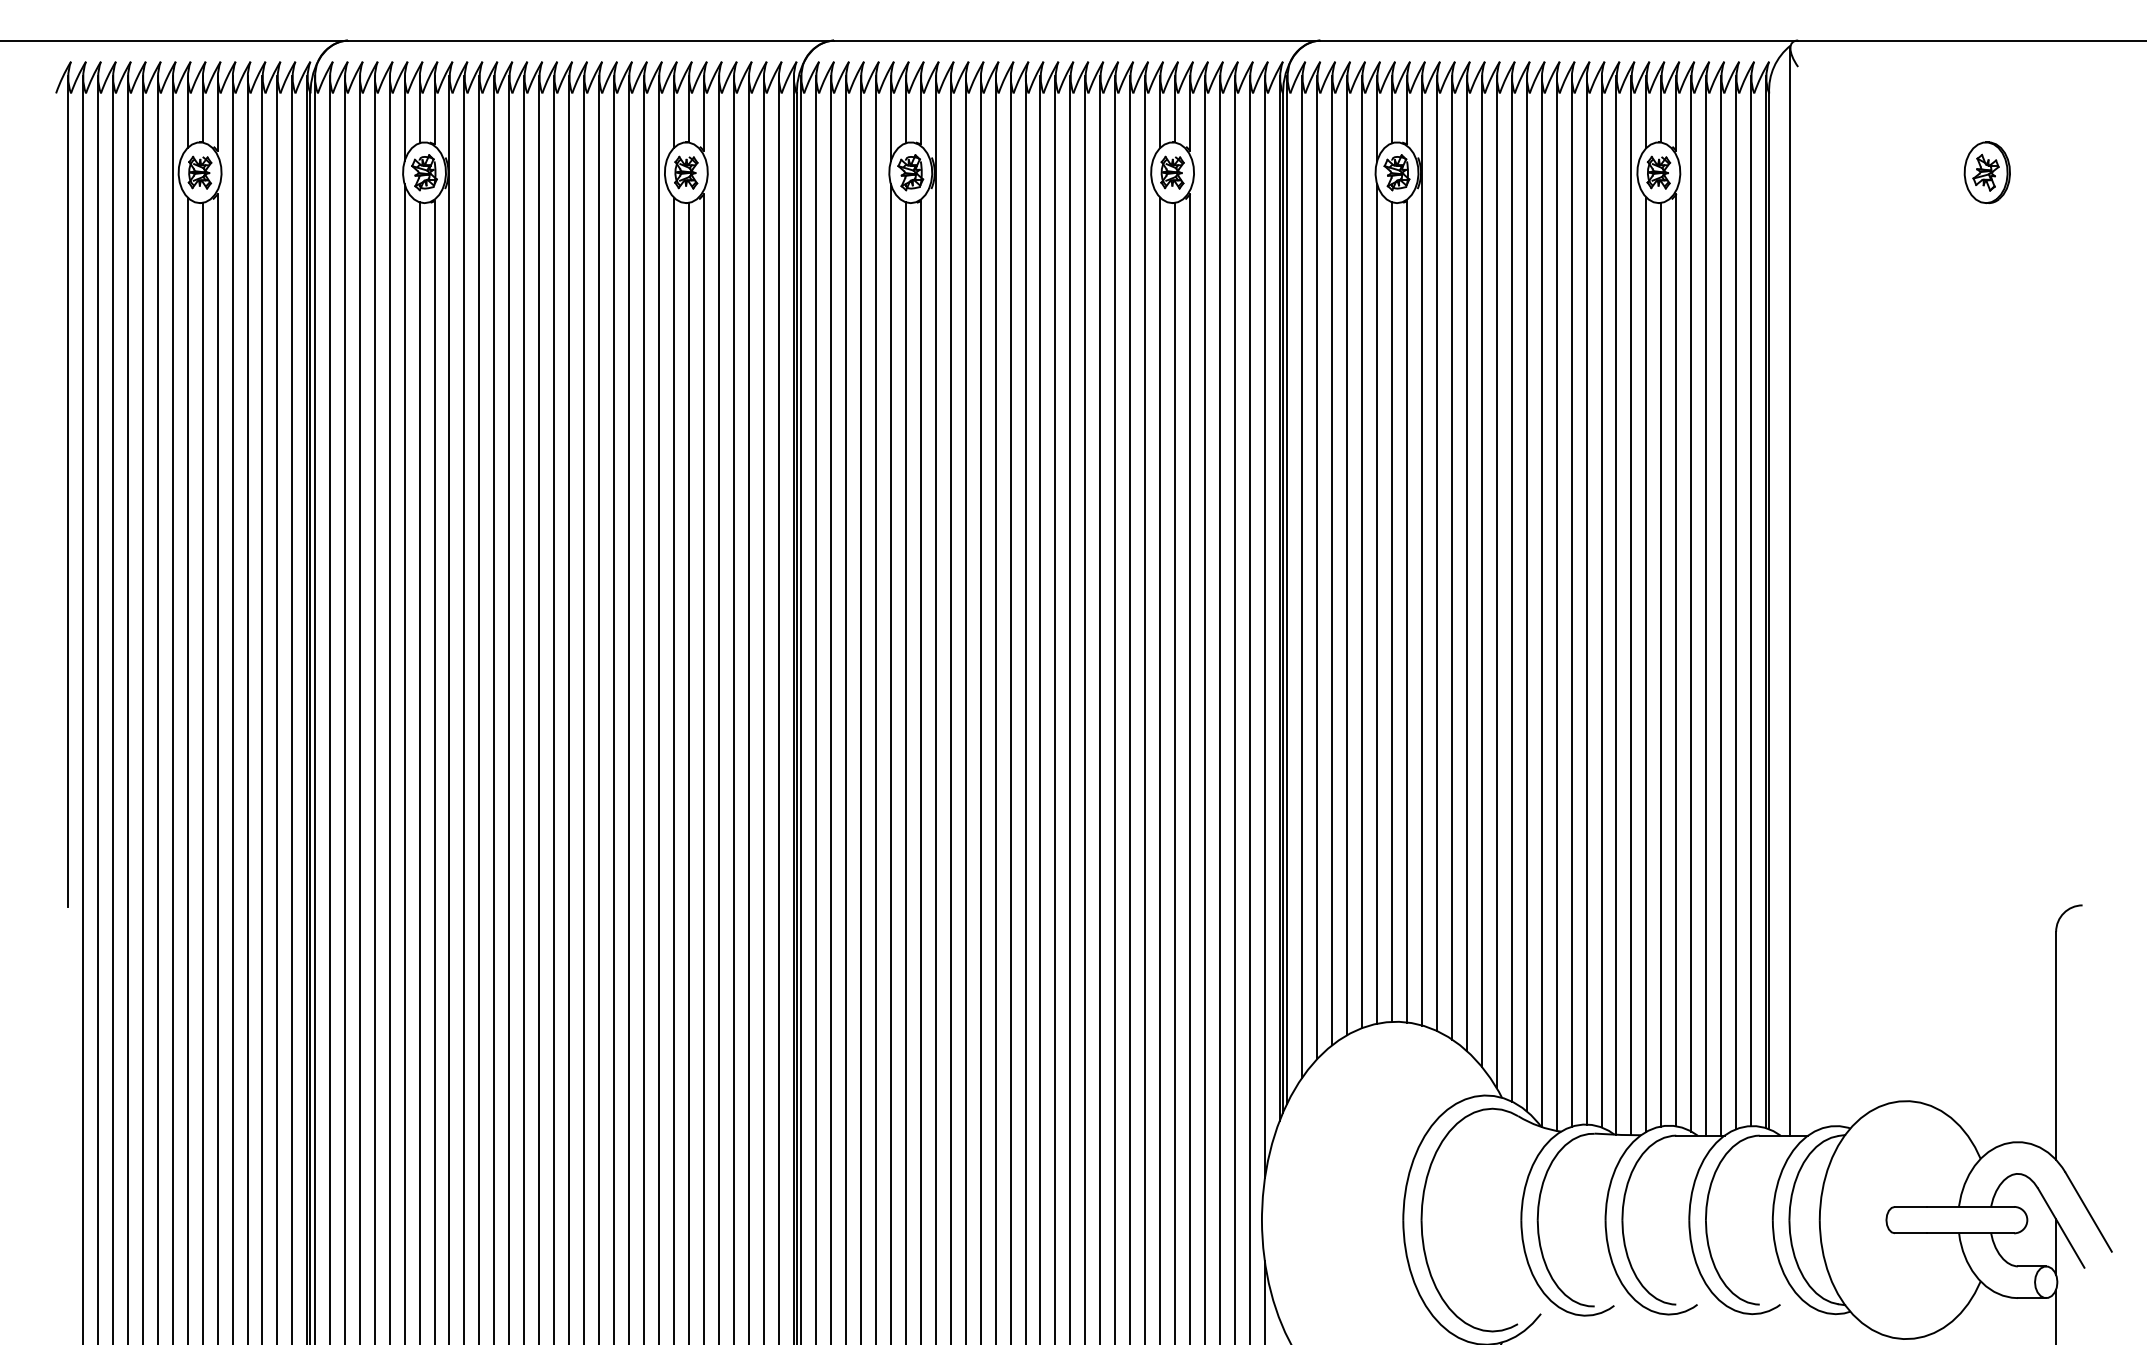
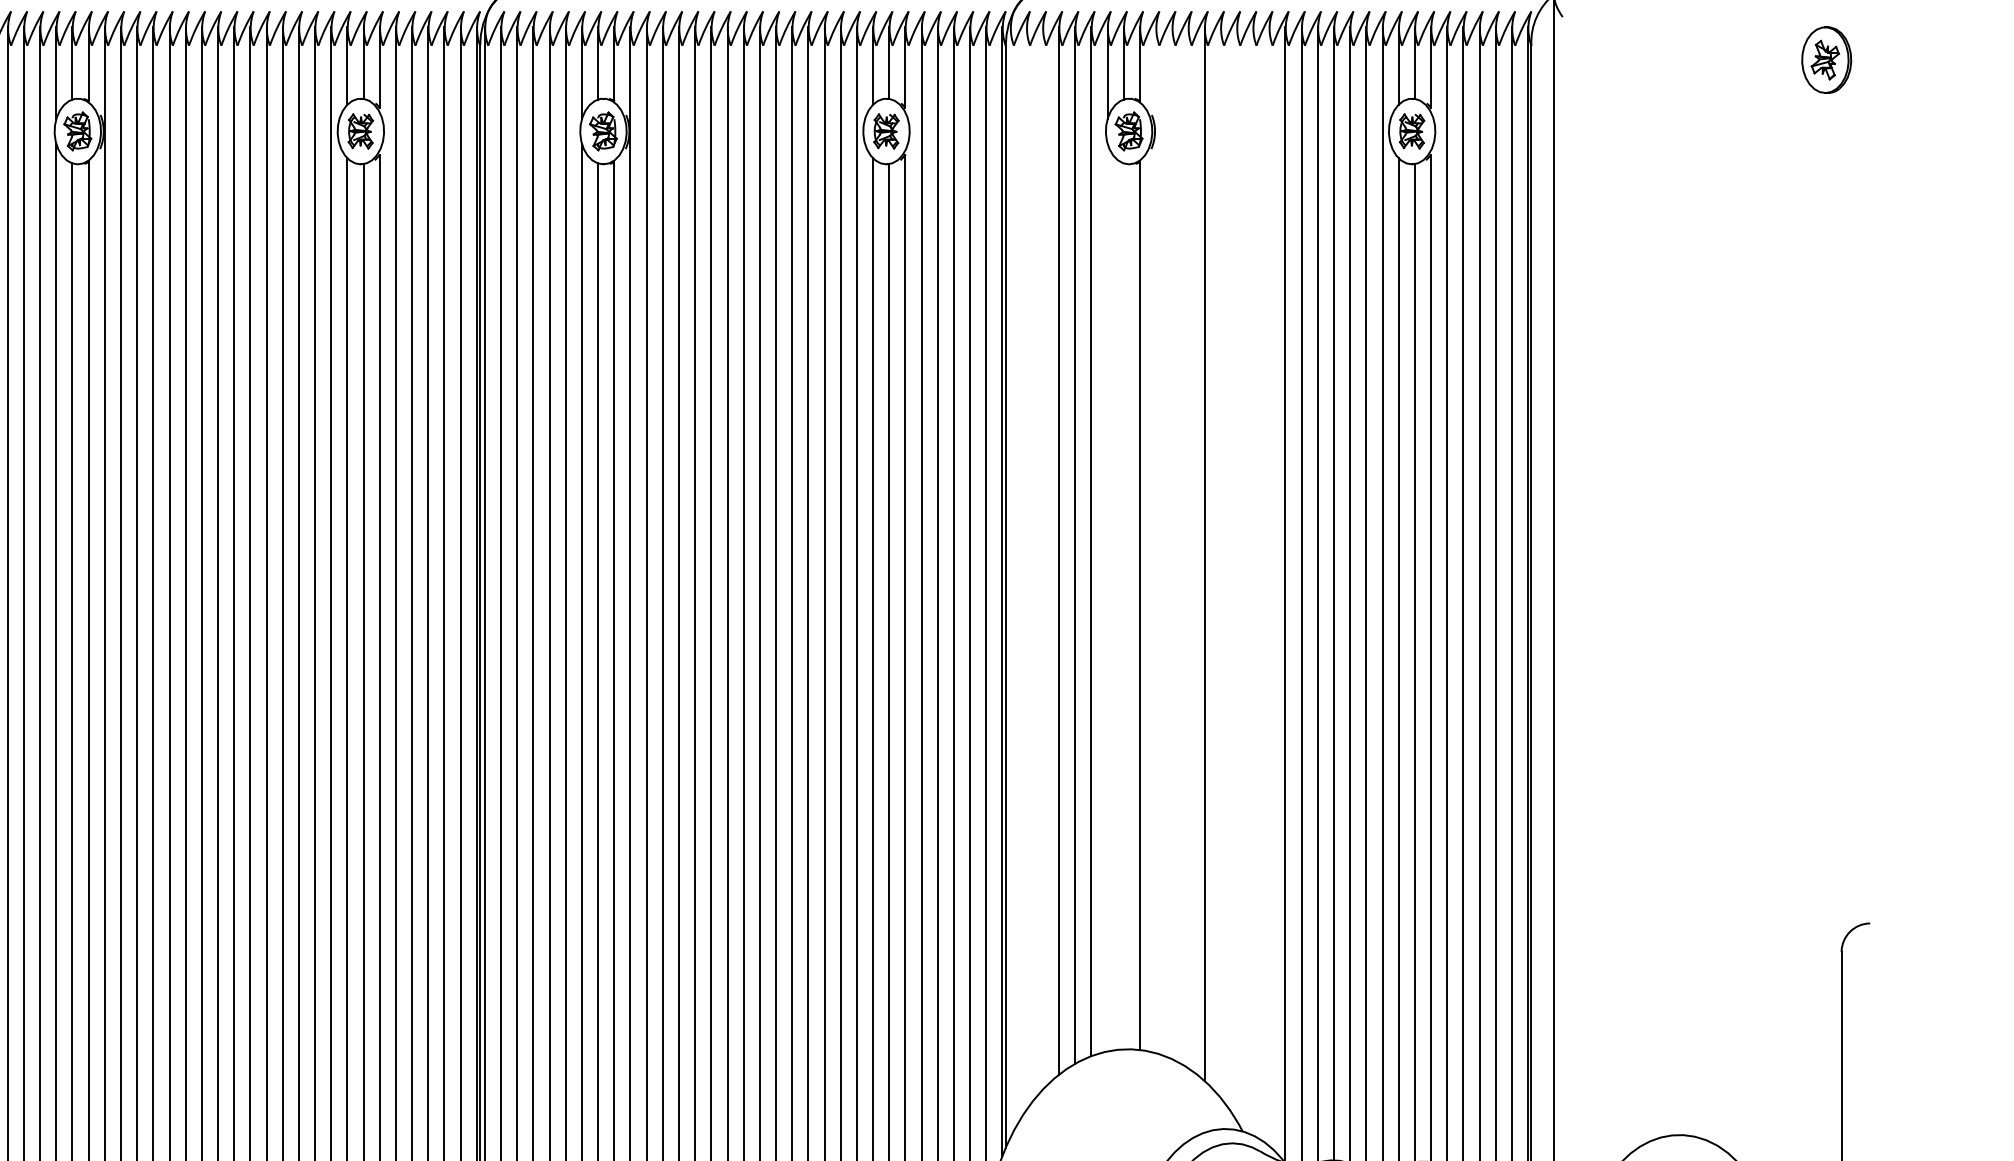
part: (1986, 172) -> (1825, 59), moved
line: (1421, 550) -> (1155, 539), removed
line: (1436, 552) -> (1171, 541), removed
line: (1451, 557) -> (1188, 547), removed
line: (1317, 567) -> (1043, 558), removed
line: (1481, 570) -> (1220, 561), removed
line: (1302, 576) -> (1026, 567), removed
line: (1496, 581) -> (1236, 573), removed
line: (1511, 588) -> (1252, 580), removed
line: (1287, 589) -> (1010, 581), removed
line: (1526, 593) -> (1269, 586), removed
line: (1377, 603) -> (1108, 597), removed
line: (1392, 612) -> (1124, 606), removed

